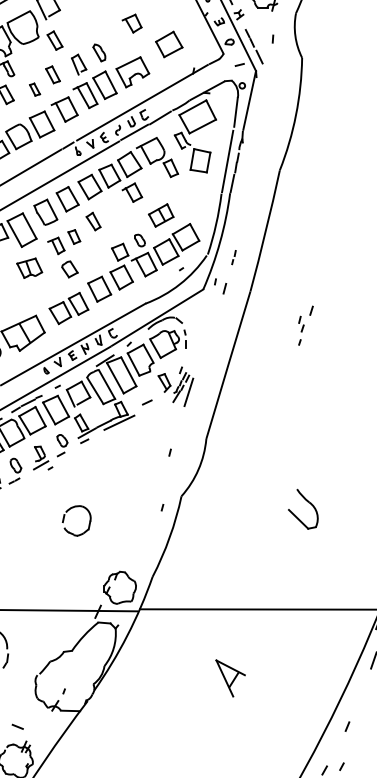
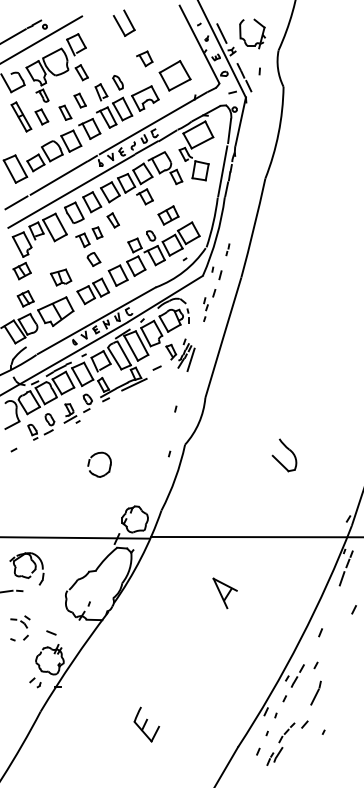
part: (168, 44) -> (174, 75), size x1.43
part: (35, 89) -> (65, 112), size x1.43
part: (30, 268) -> (61, 277), moved
part: (305, 325) -> (209, 305), moved

